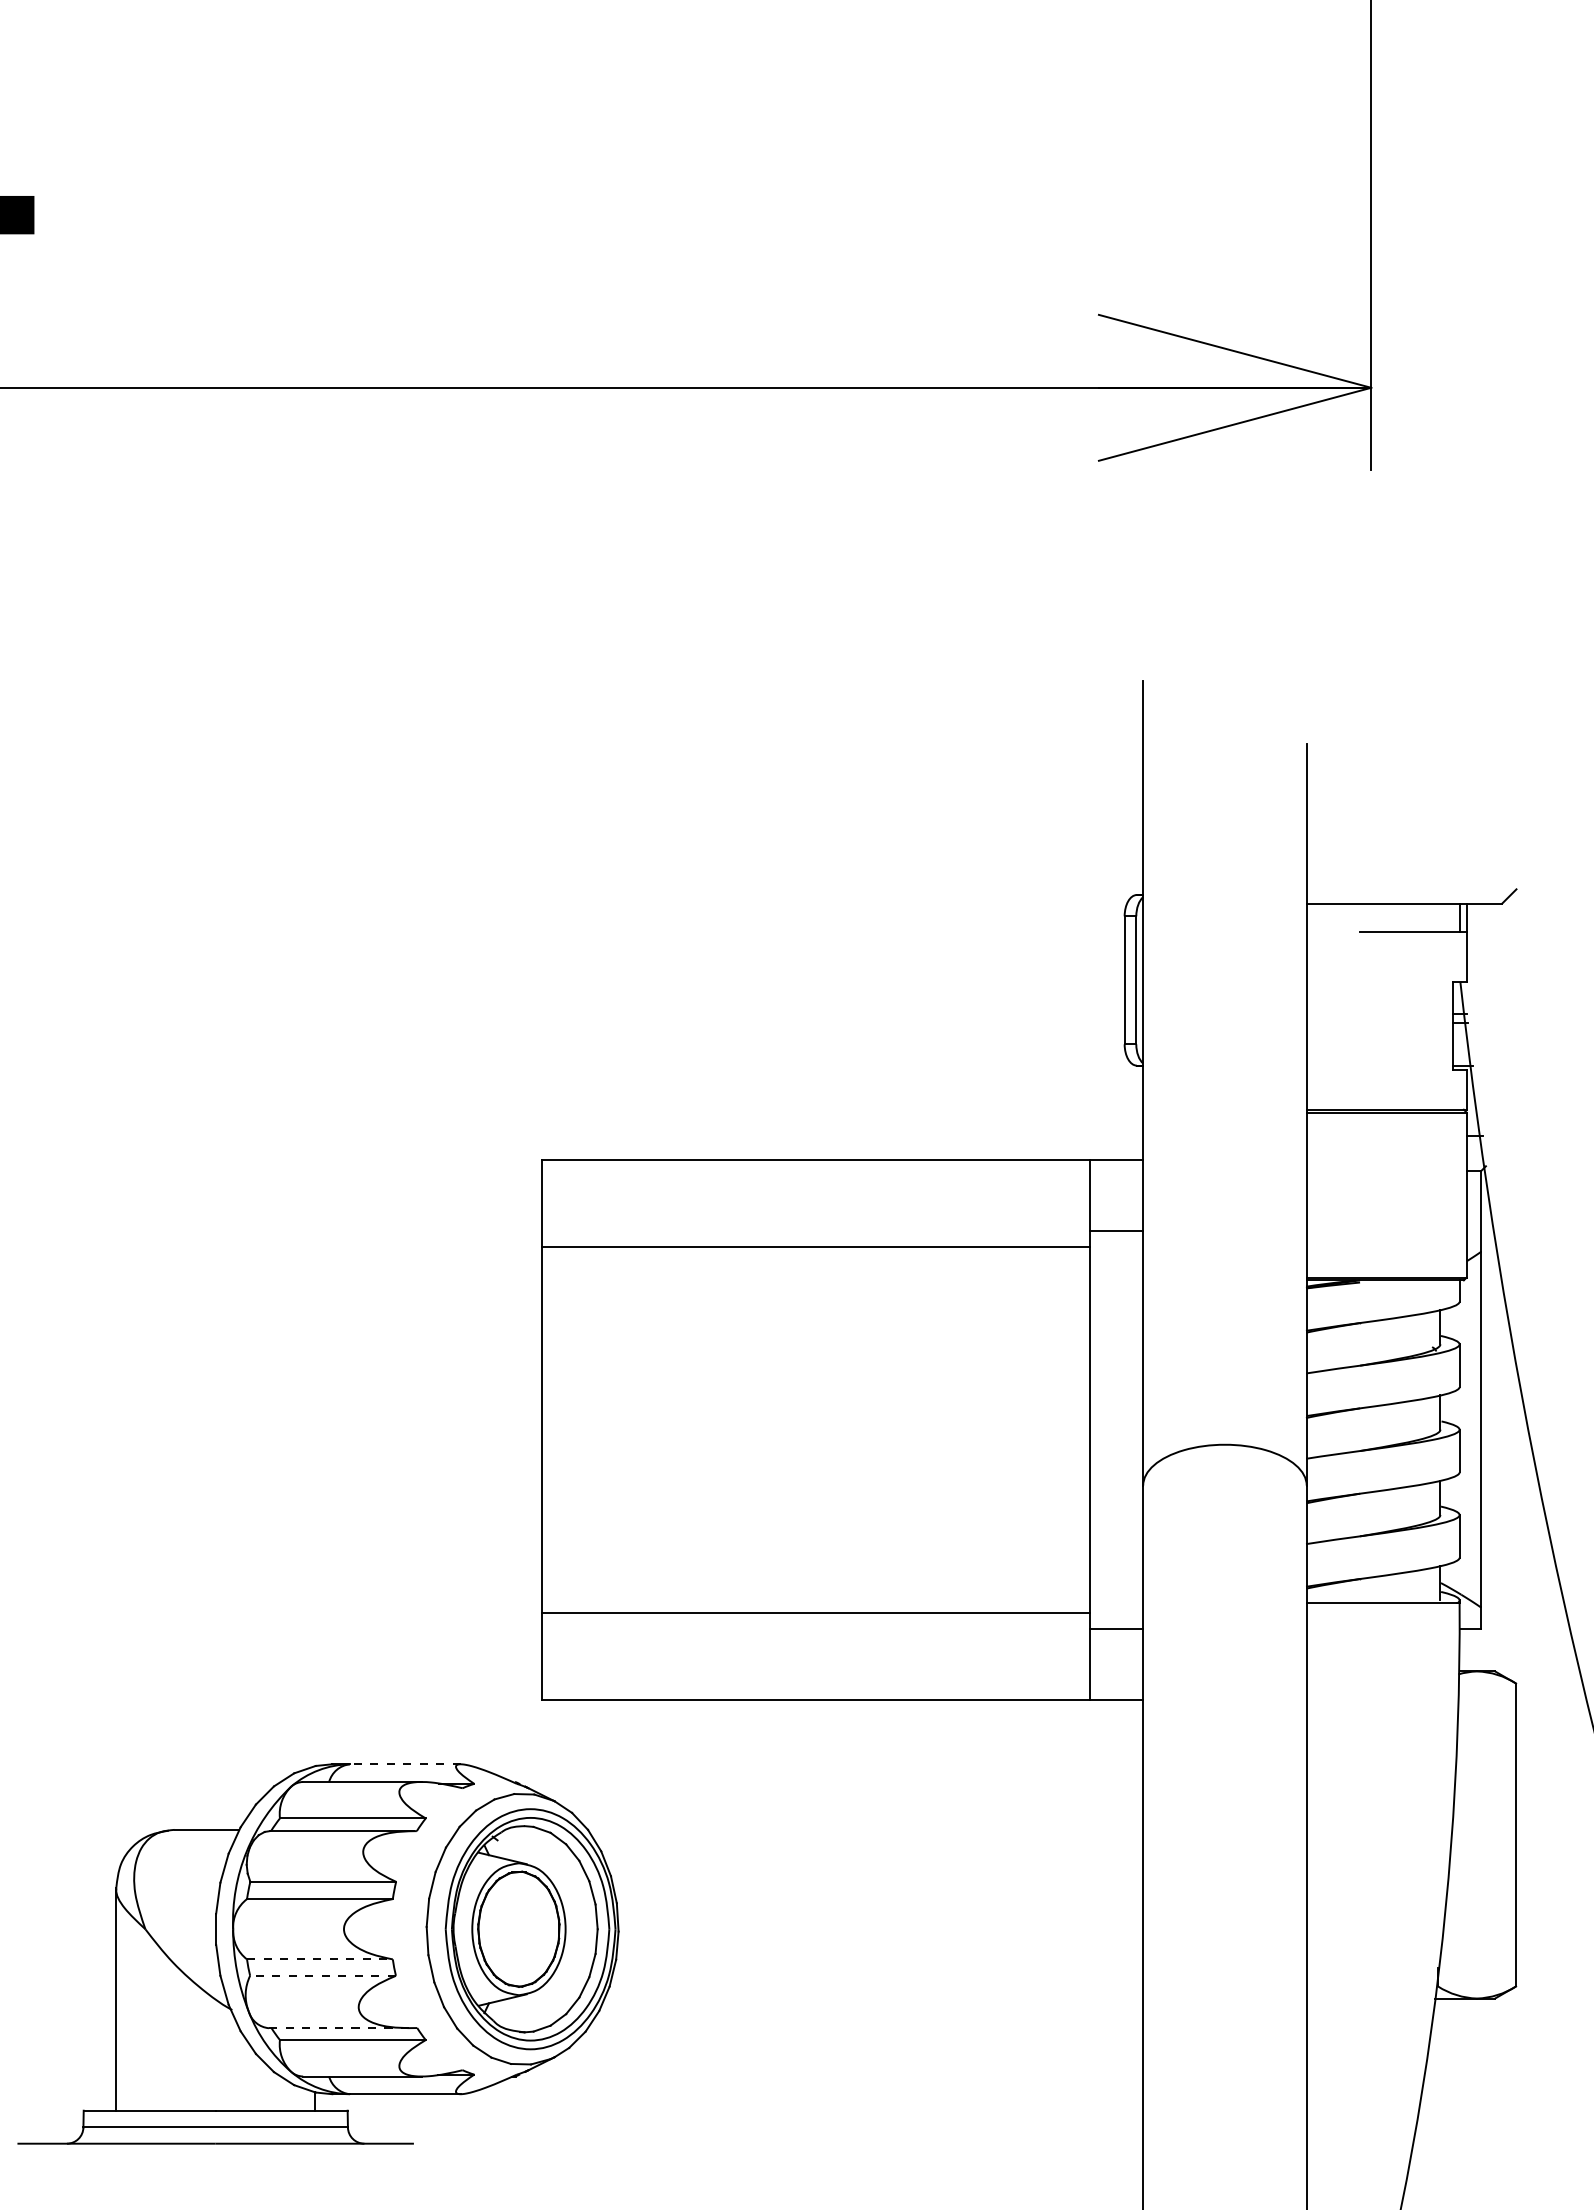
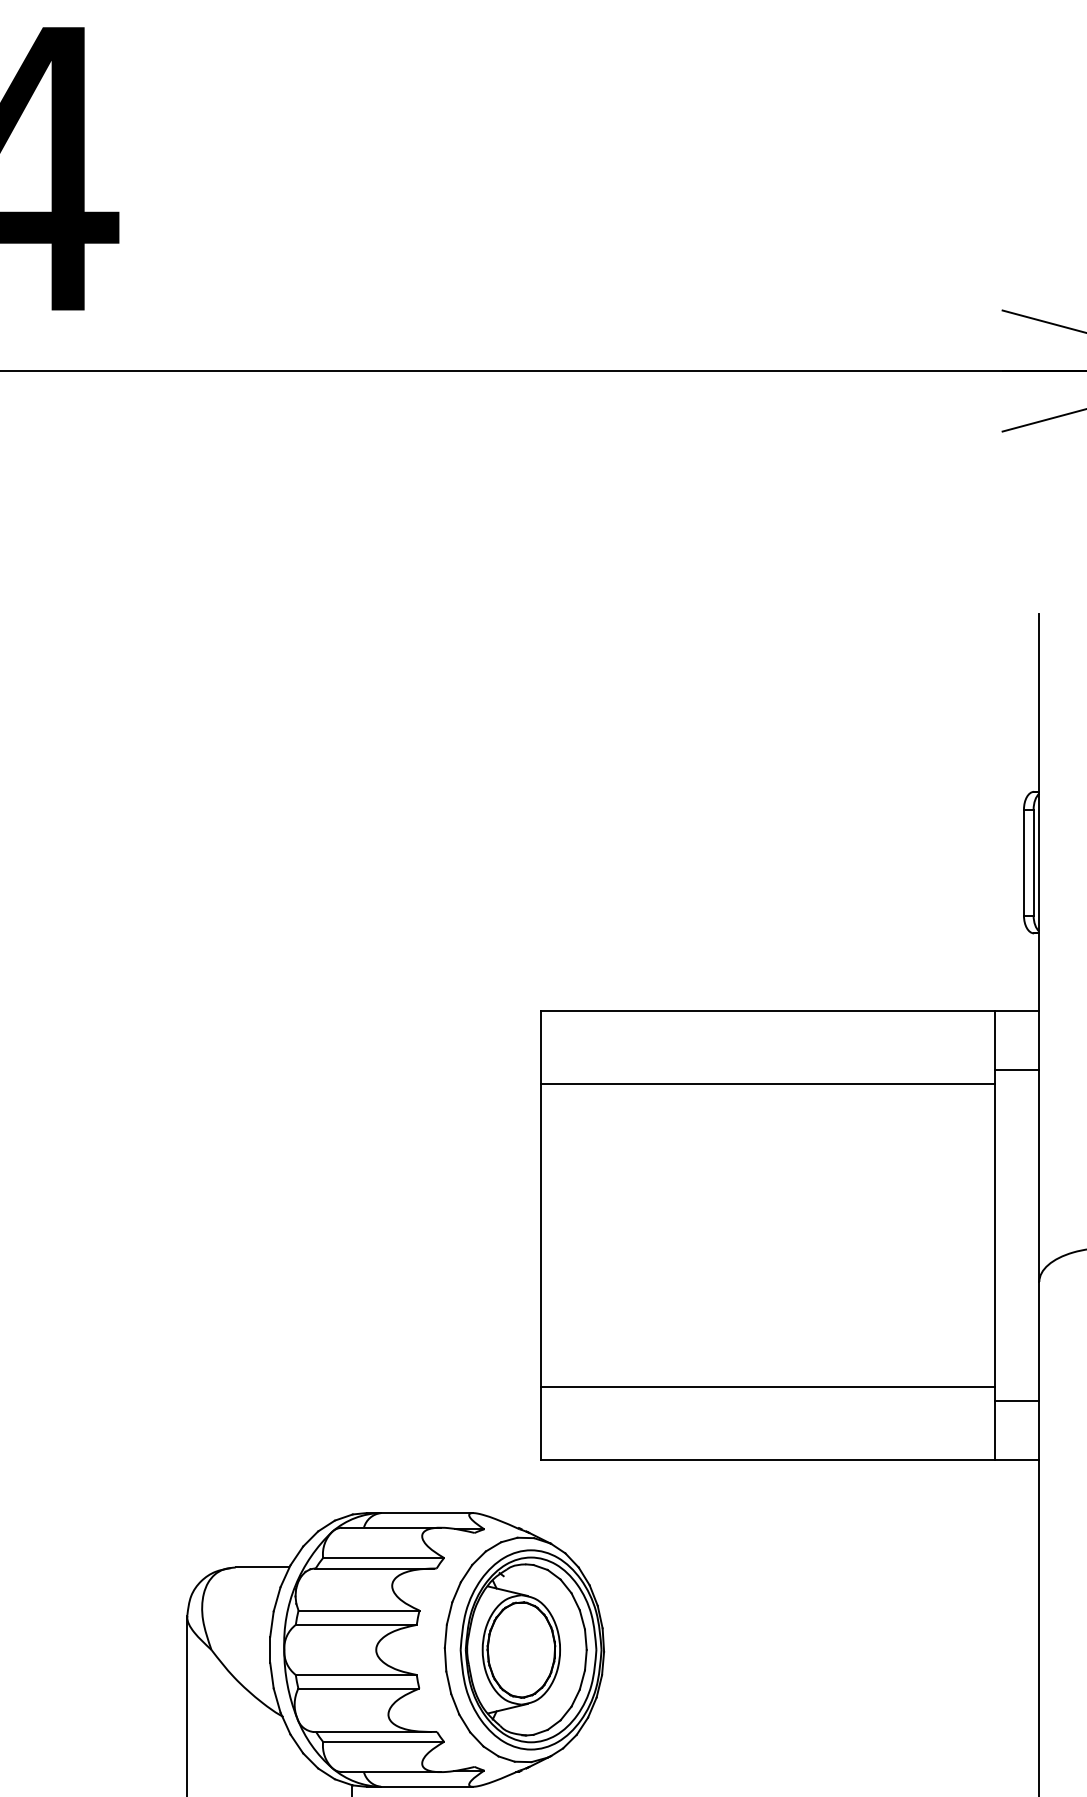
line: (404, 1764) -> (426, 1513), dashed -> solid
line: (319, 1959) -> (355, 1675), dashed -> solid
line: (323, 1975) -> (359, 1688), dashed -> solid
line: (340, 2028) -> (373, 1732), dashed -> solid

